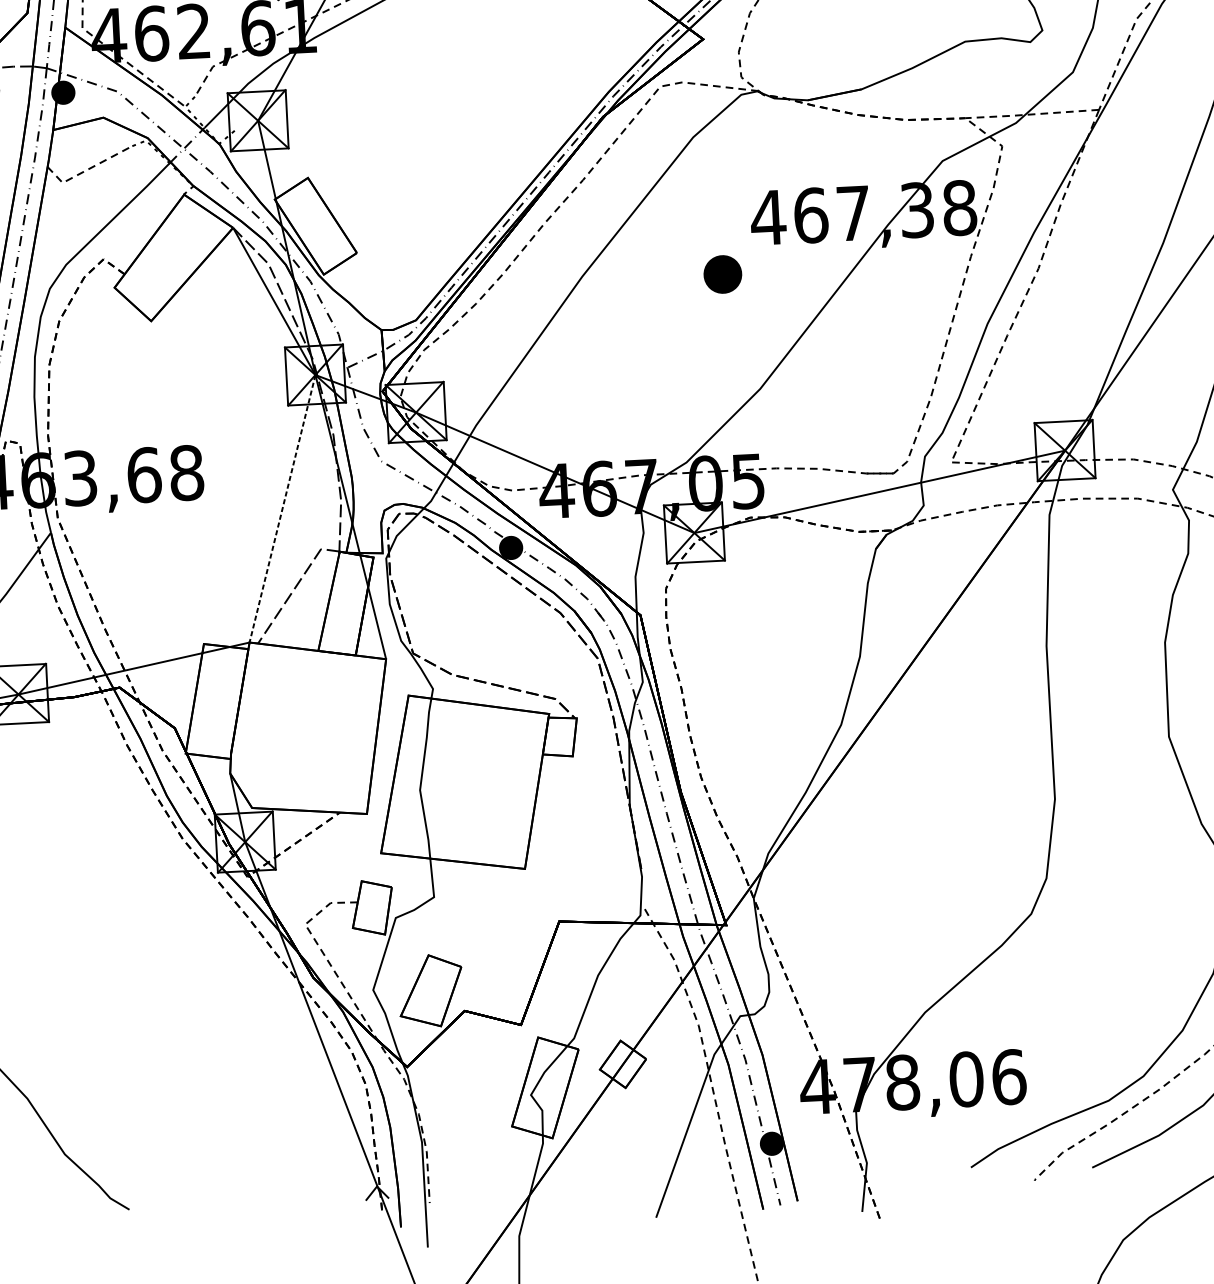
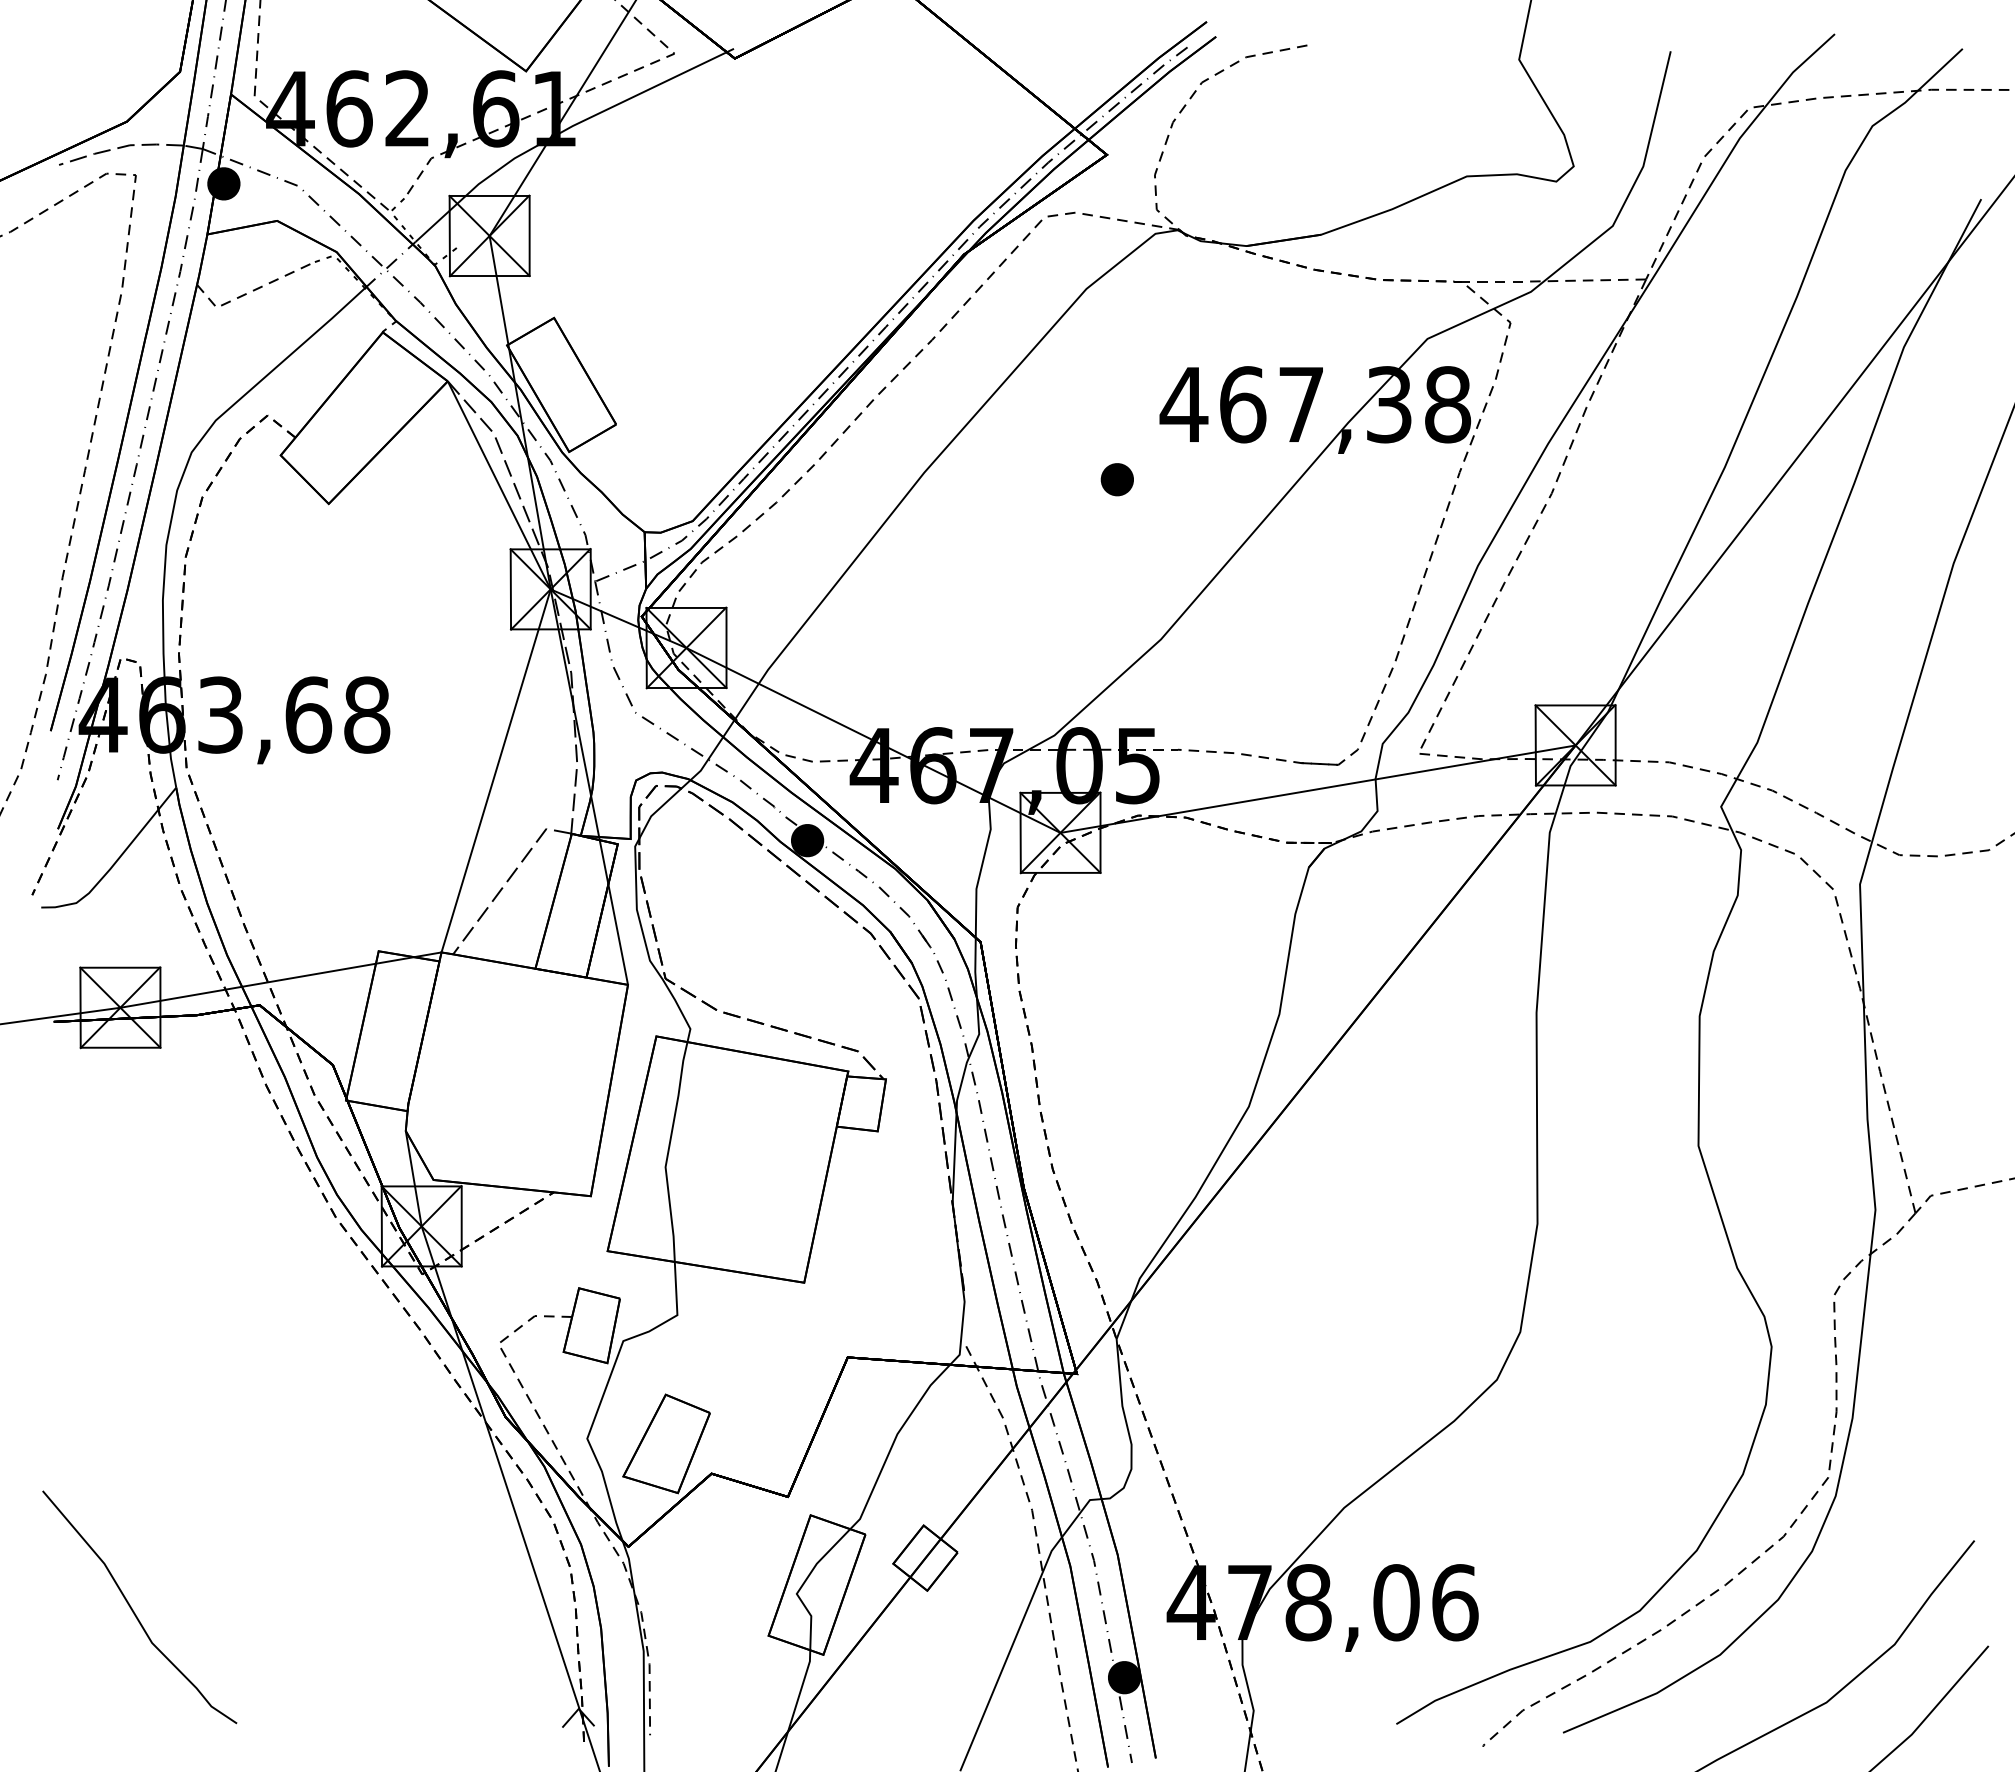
part: (722, 274) -> (1116, 479), size x0.62
line: (282, 508) -> (496, 770), dashed -> solid

